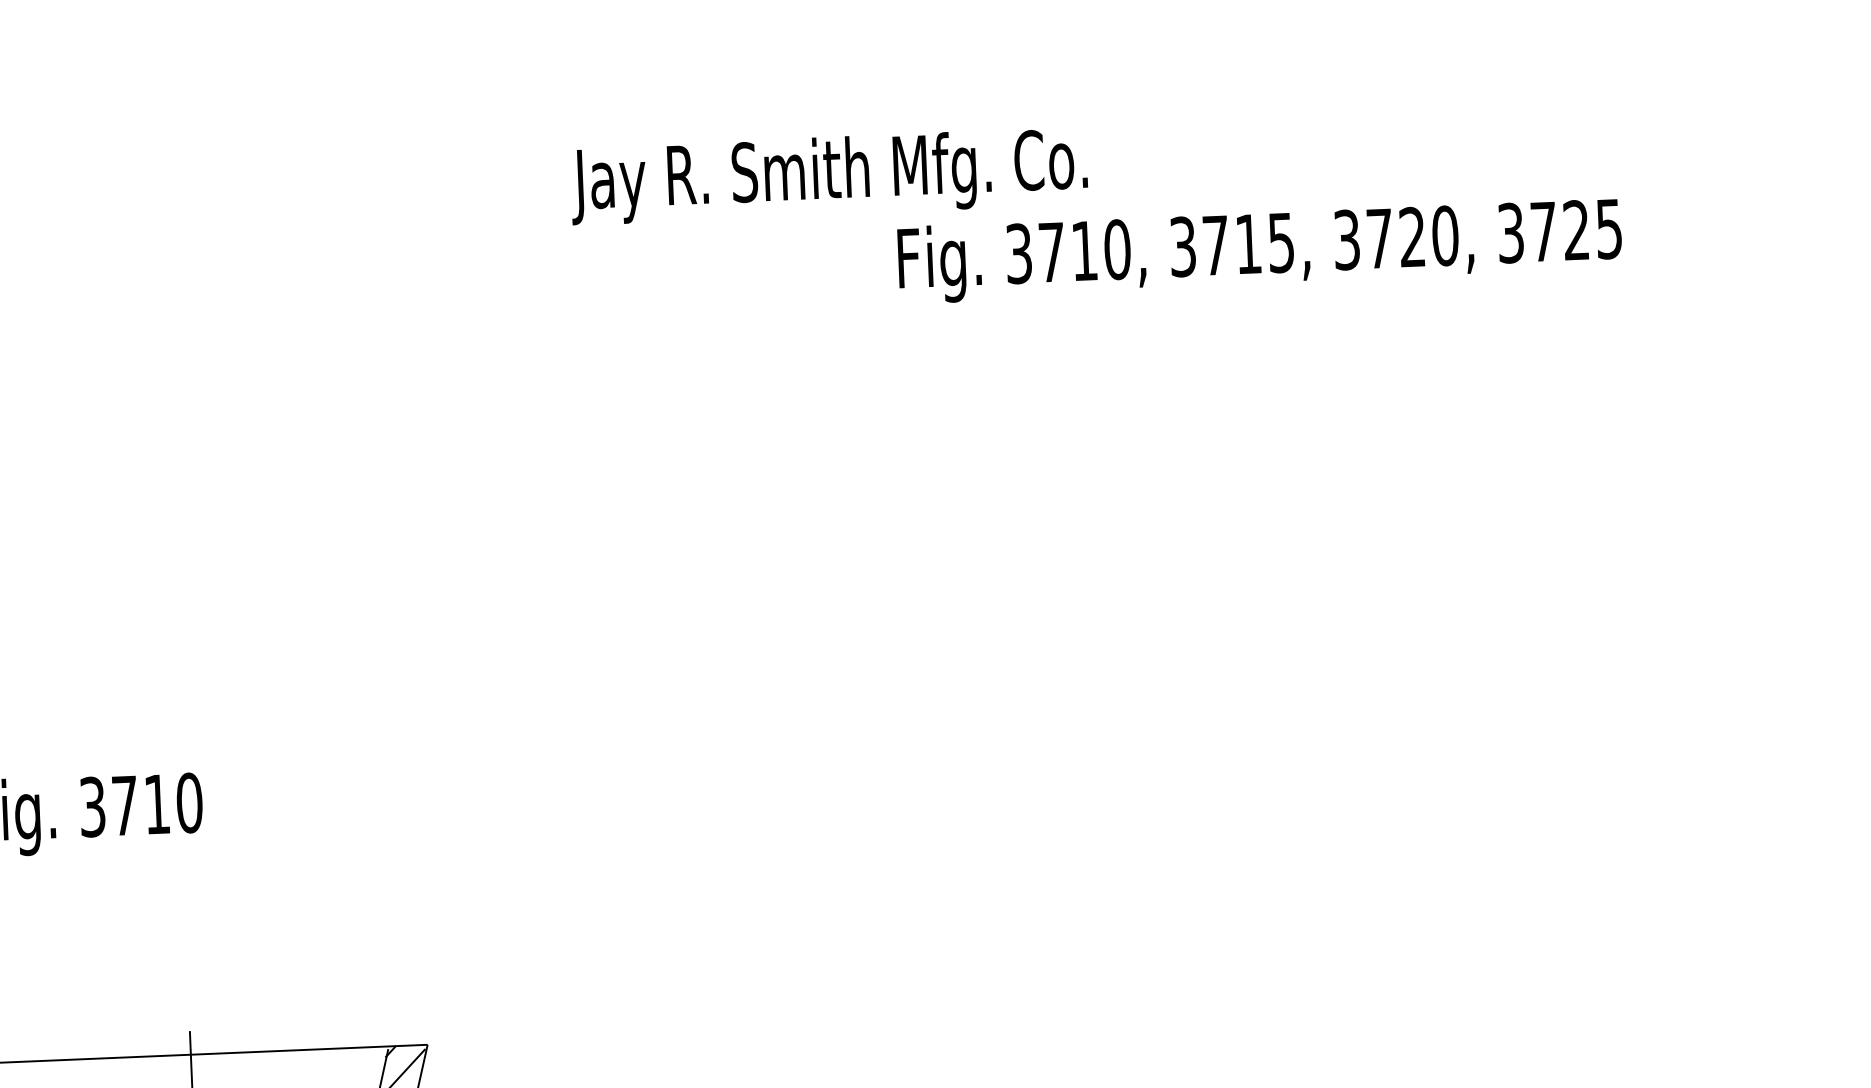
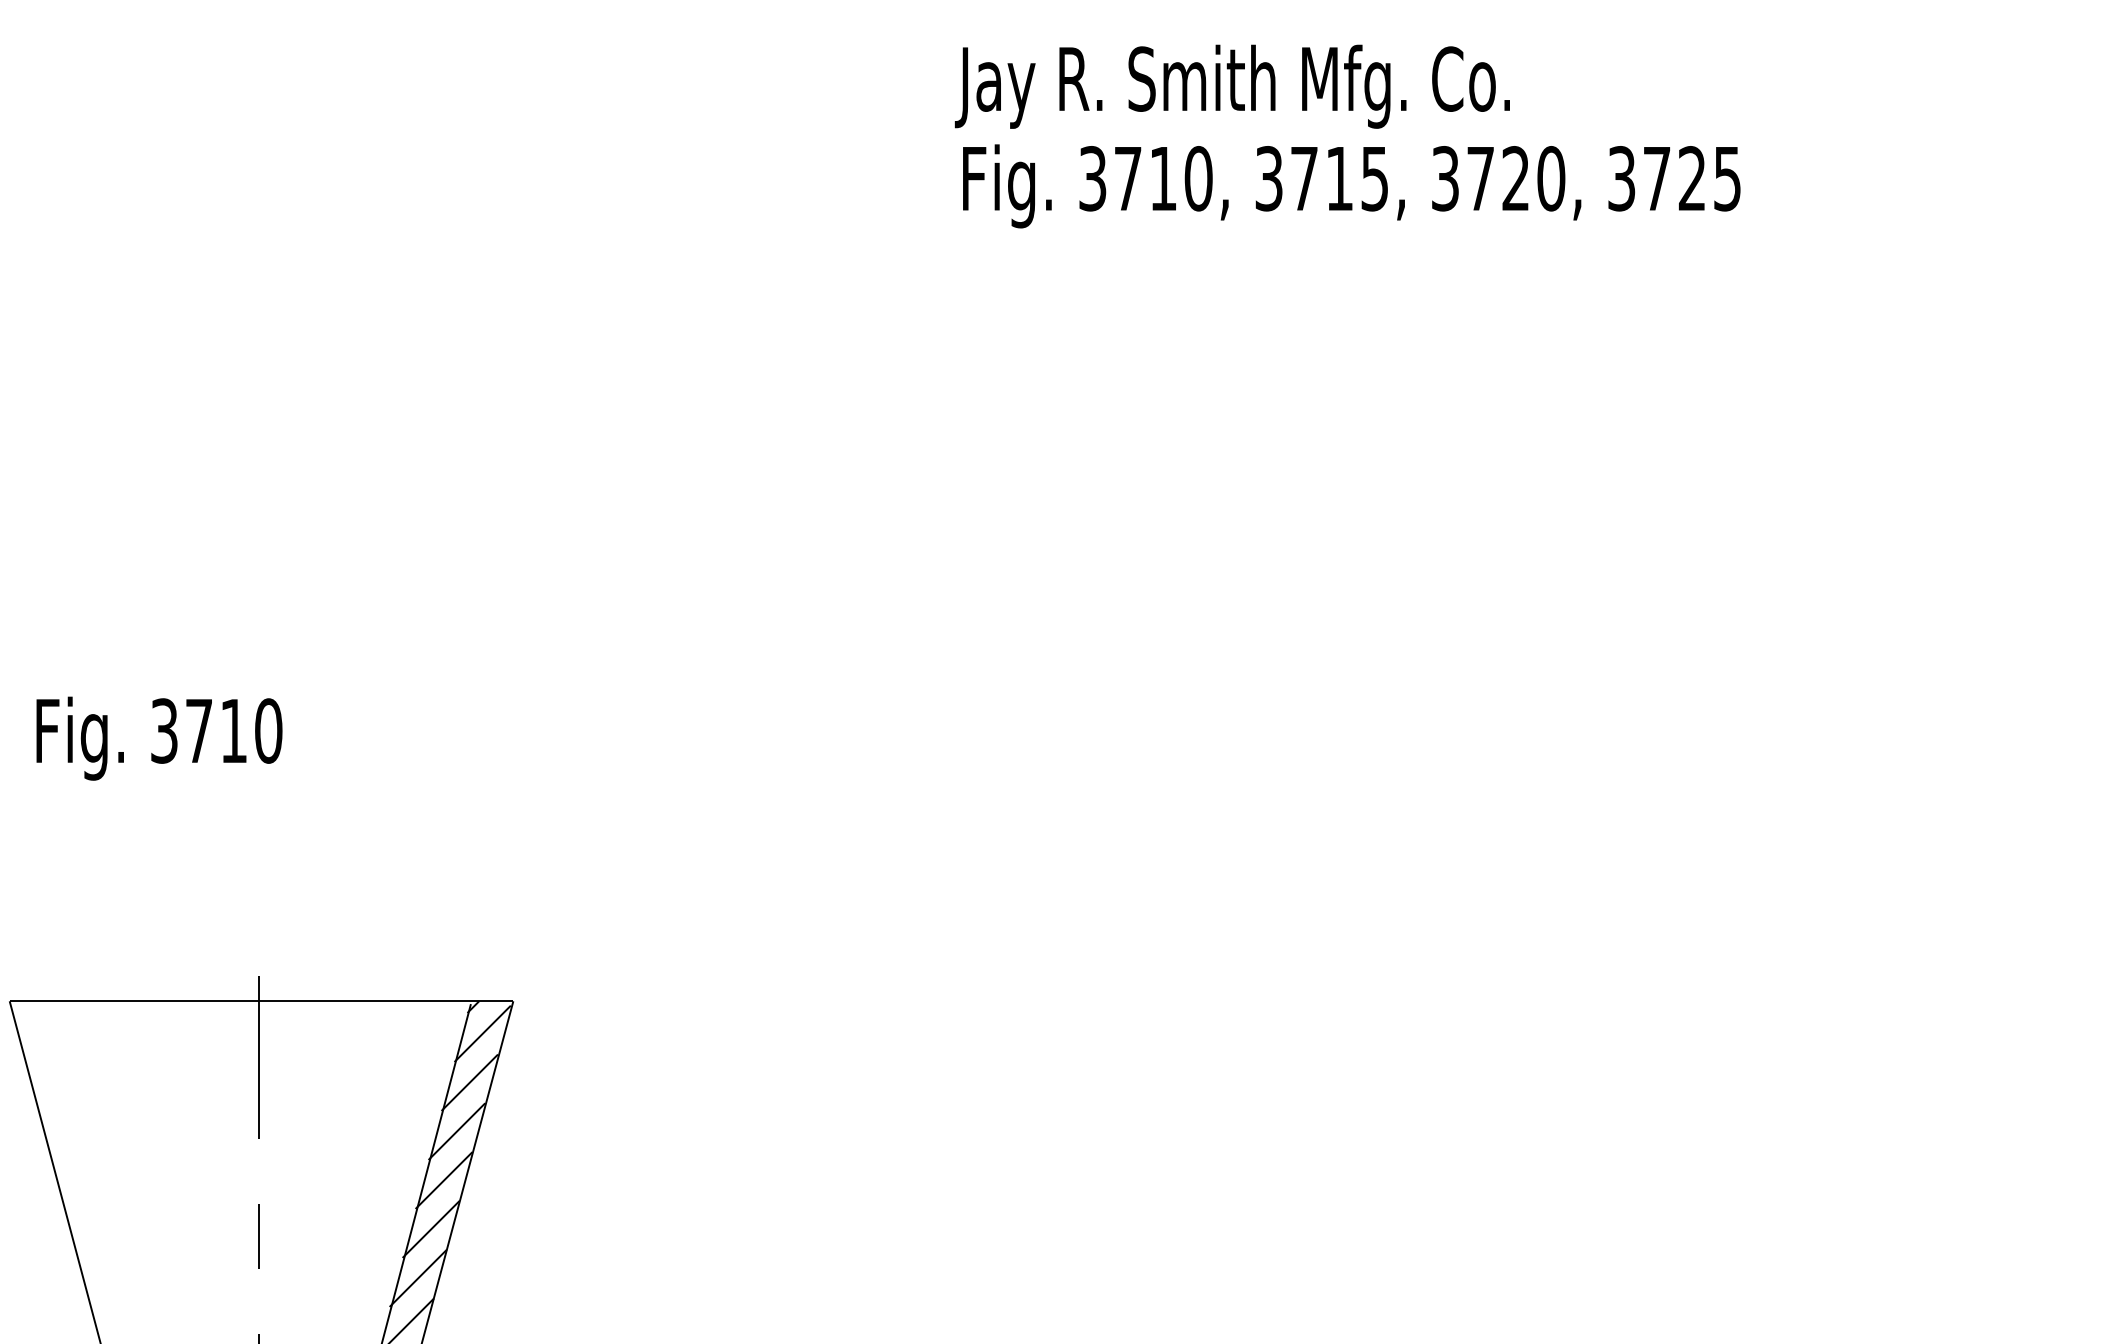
text: (828, 175) -> (1231, 86), moved
text: (1259, 250) -> (1351, 186), moved

